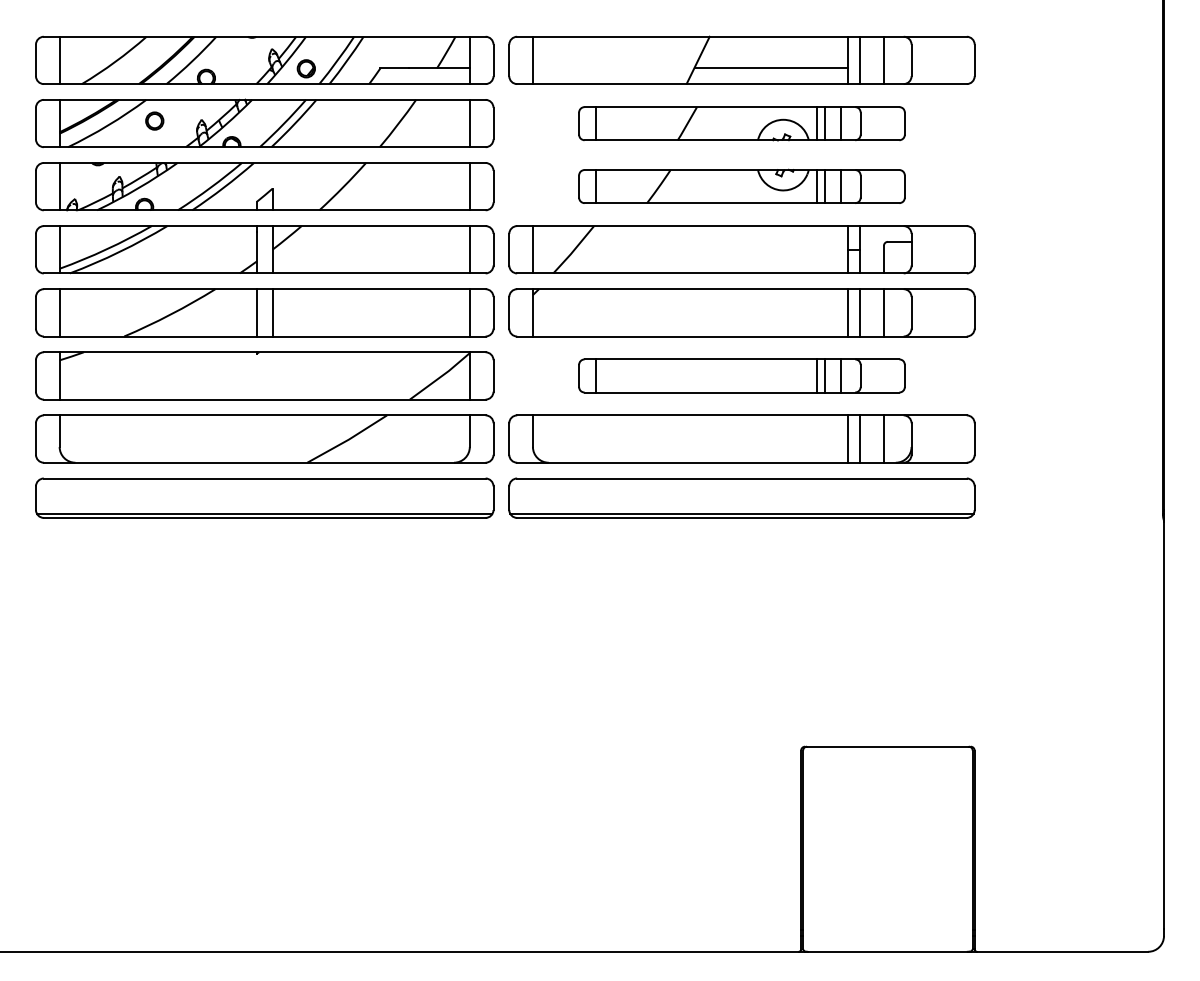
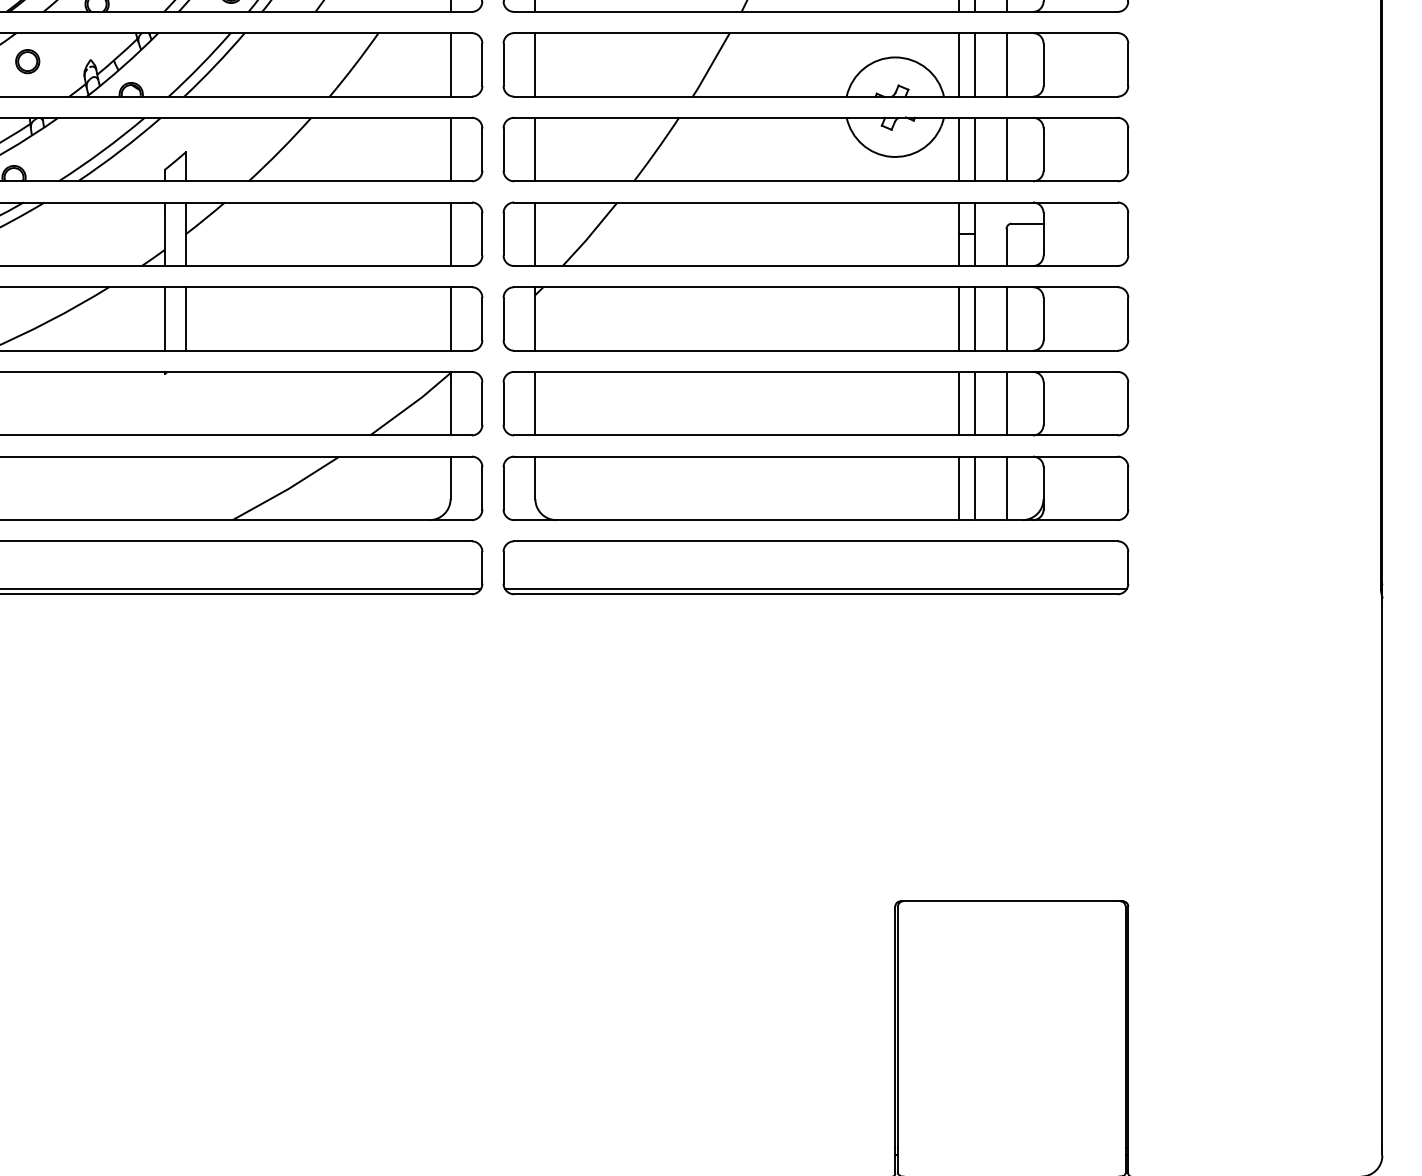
part: (741, 123) -> (815, 64), size x1.43
part: (741, 186) -> (815, 149), size x1.43
part: (741, 375) -> (815, 403), size x1.43

